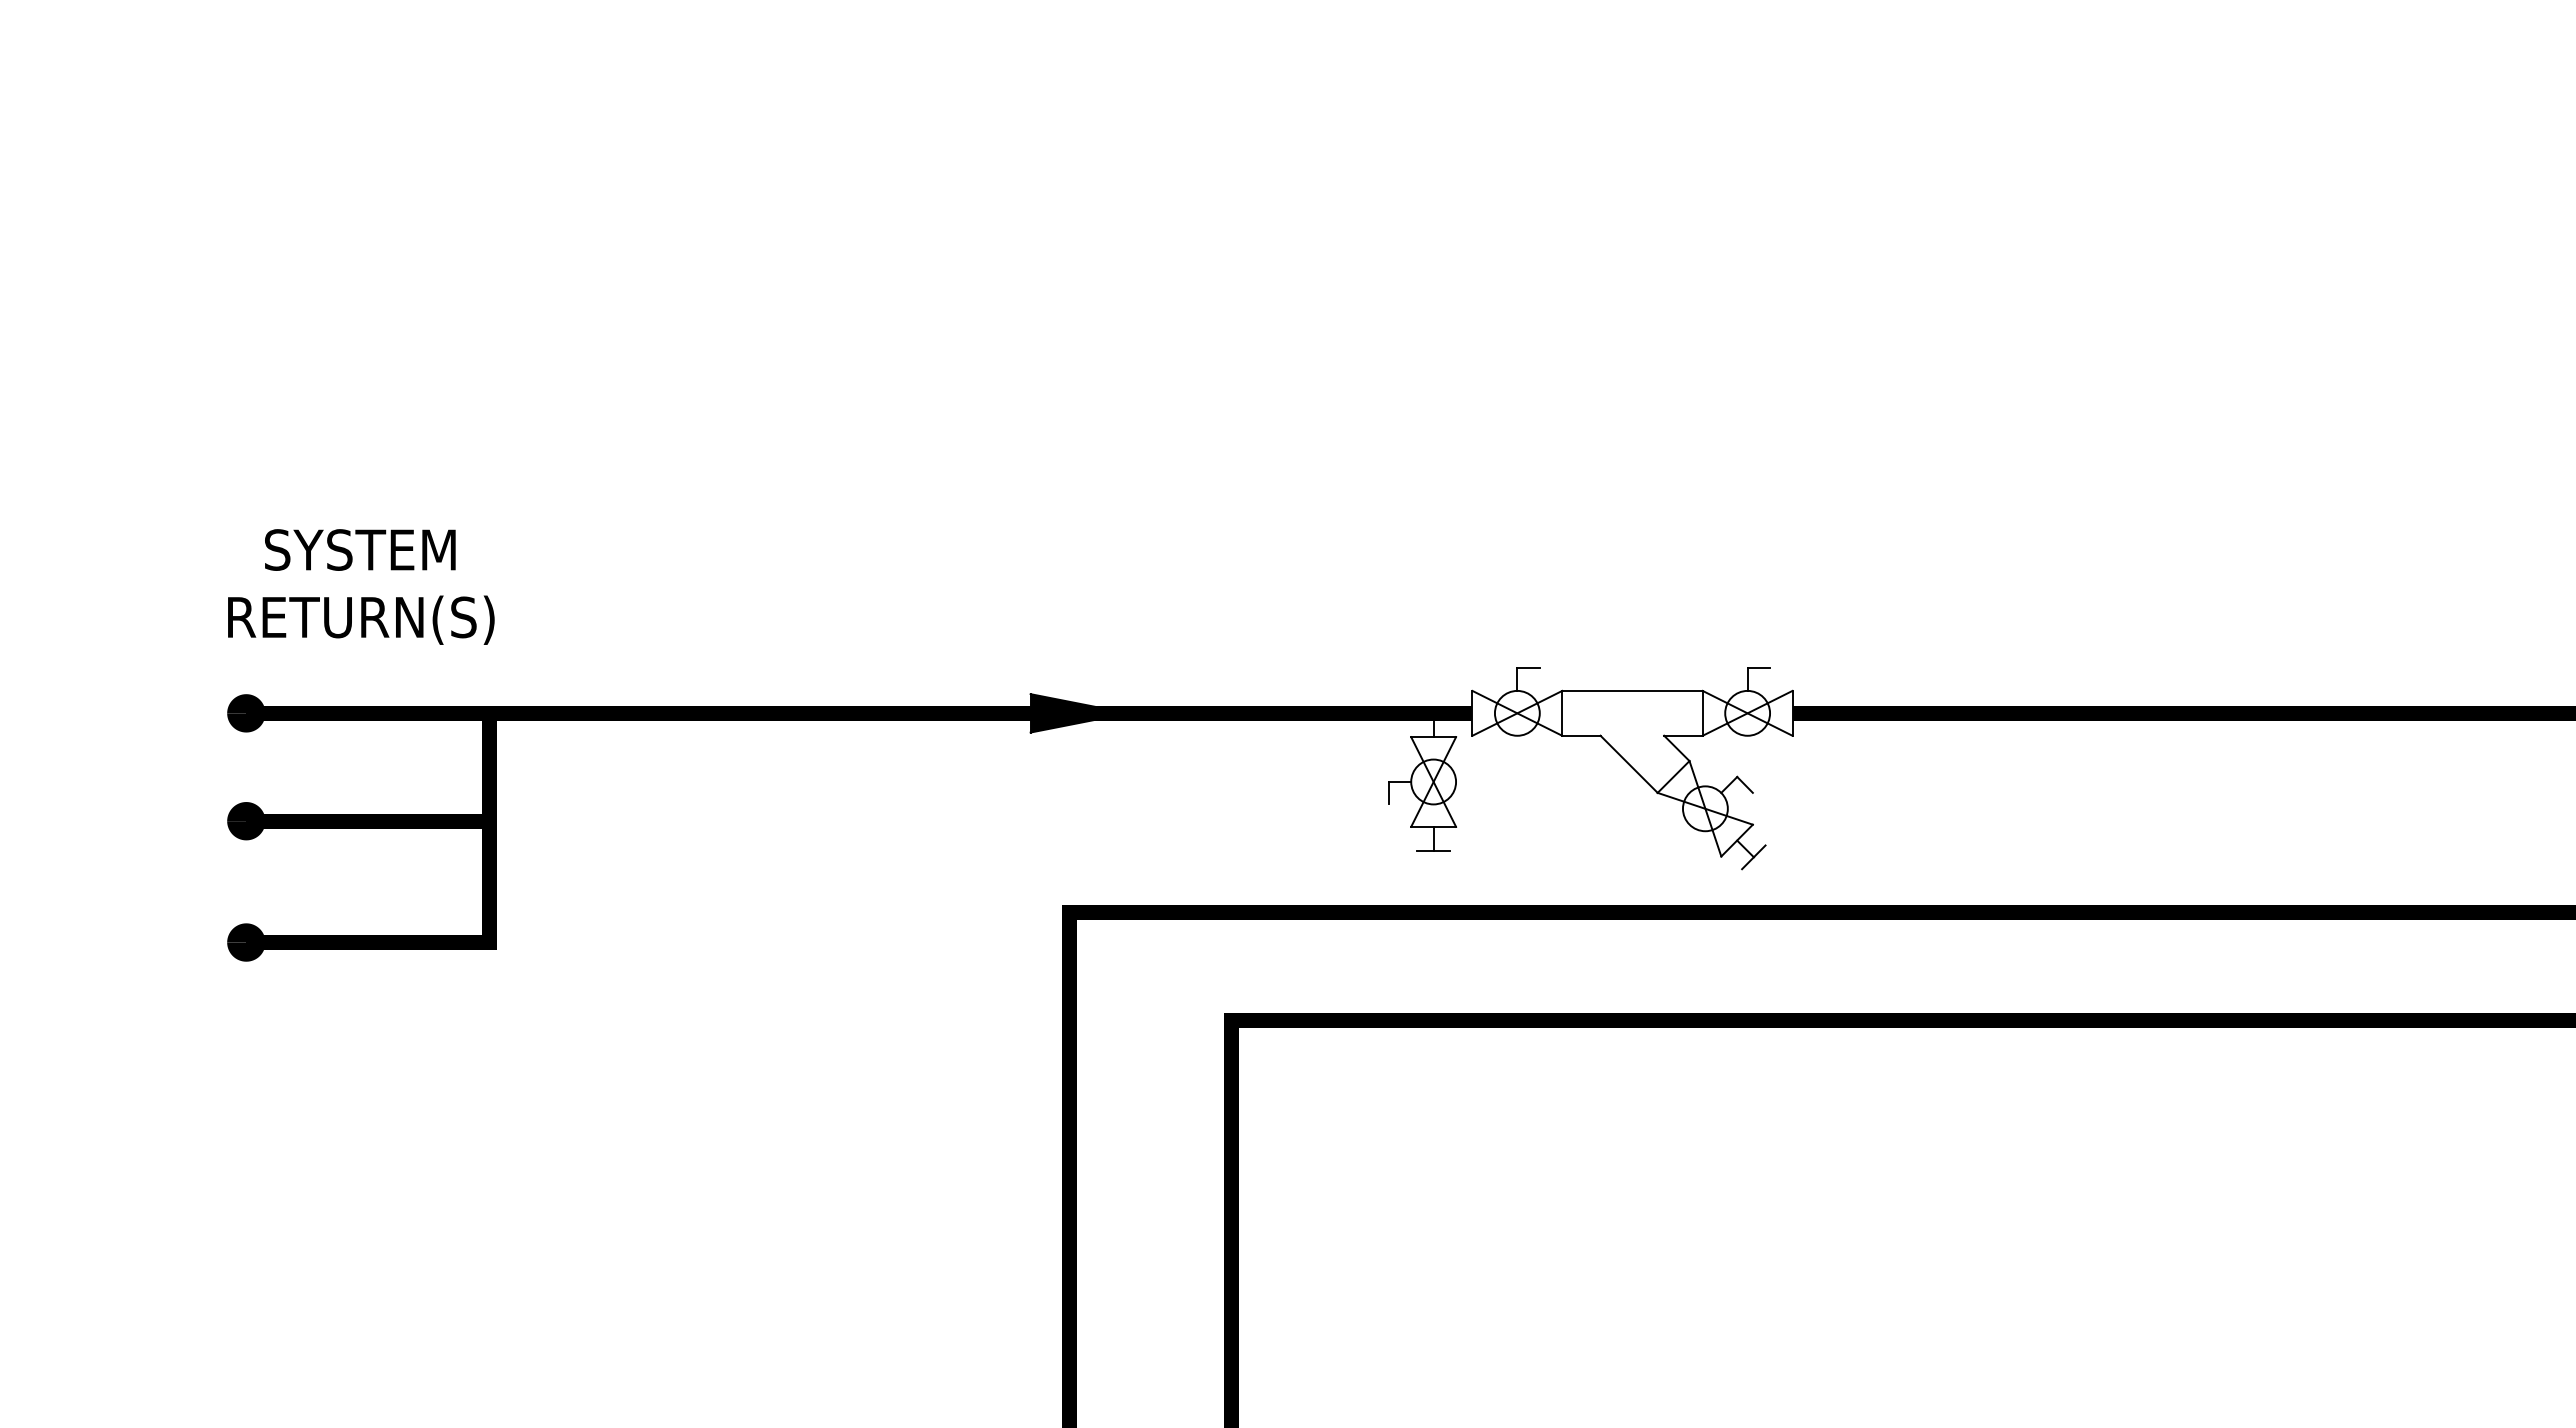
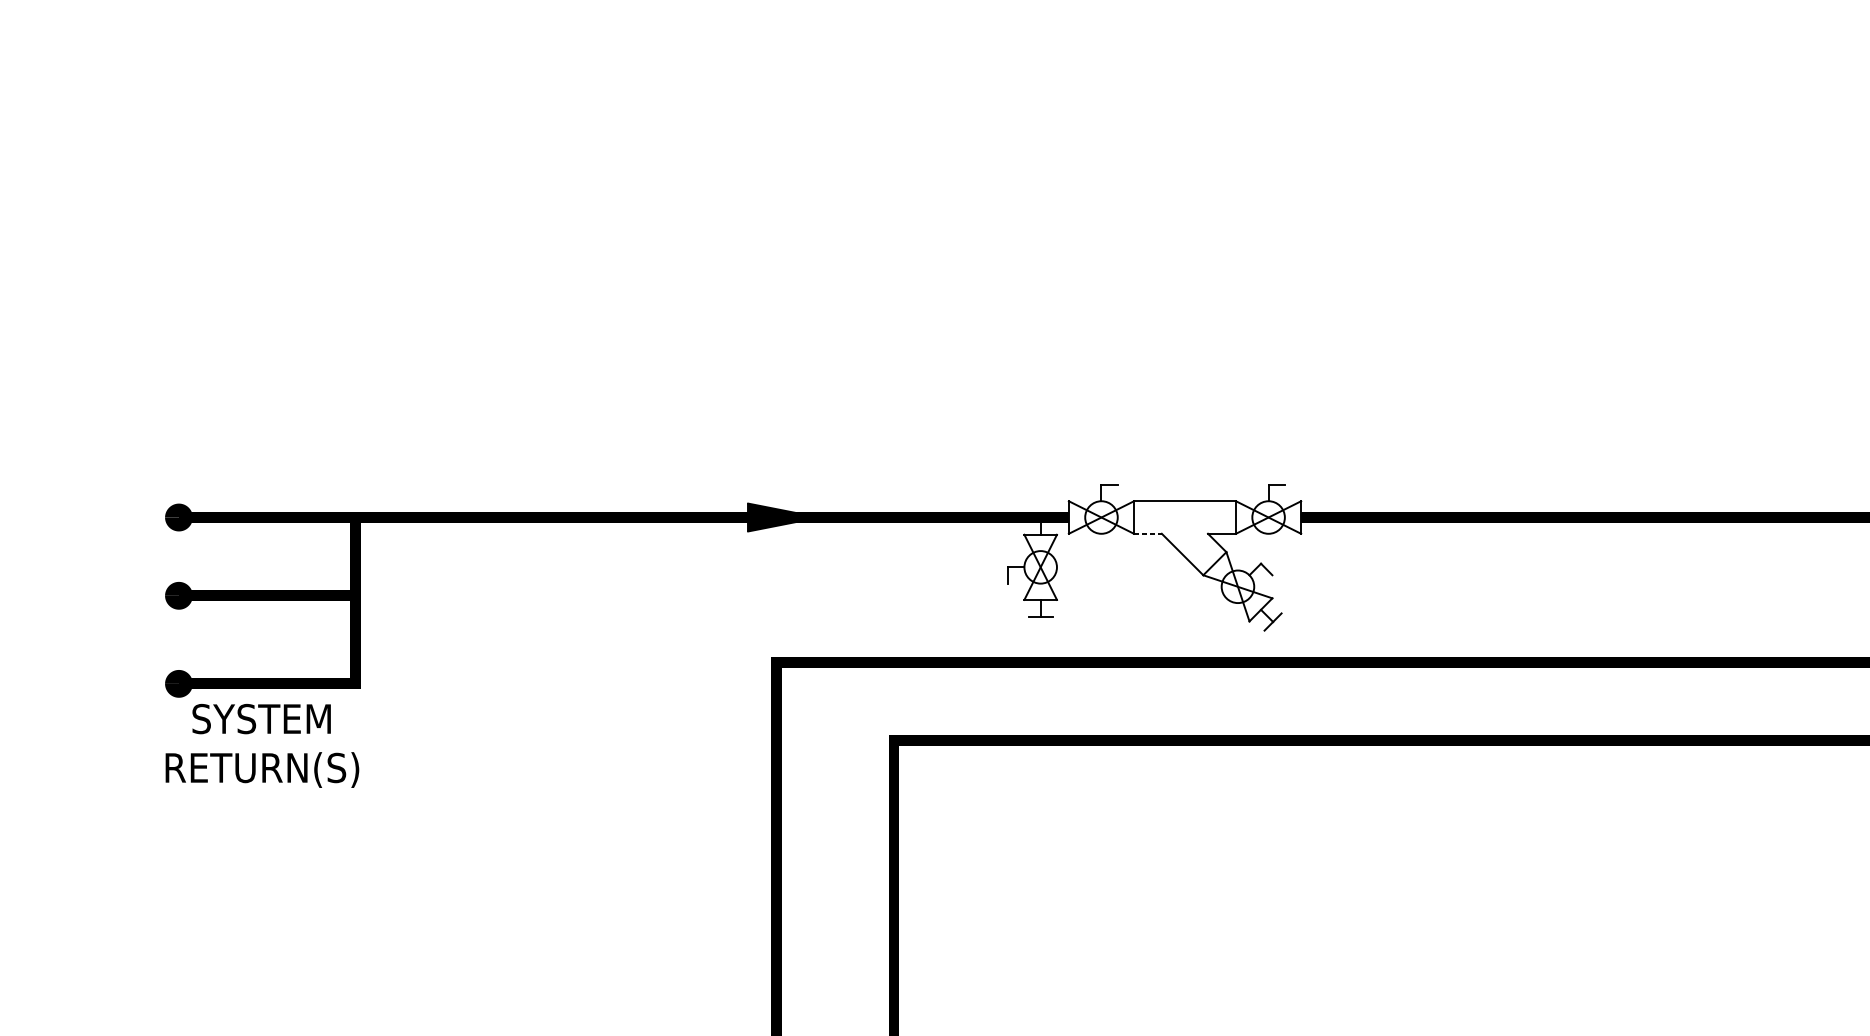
text: (361, 586) -> (262, 745), moved
line: (1581, 735) -> (1148, 533), solid -> dashed

